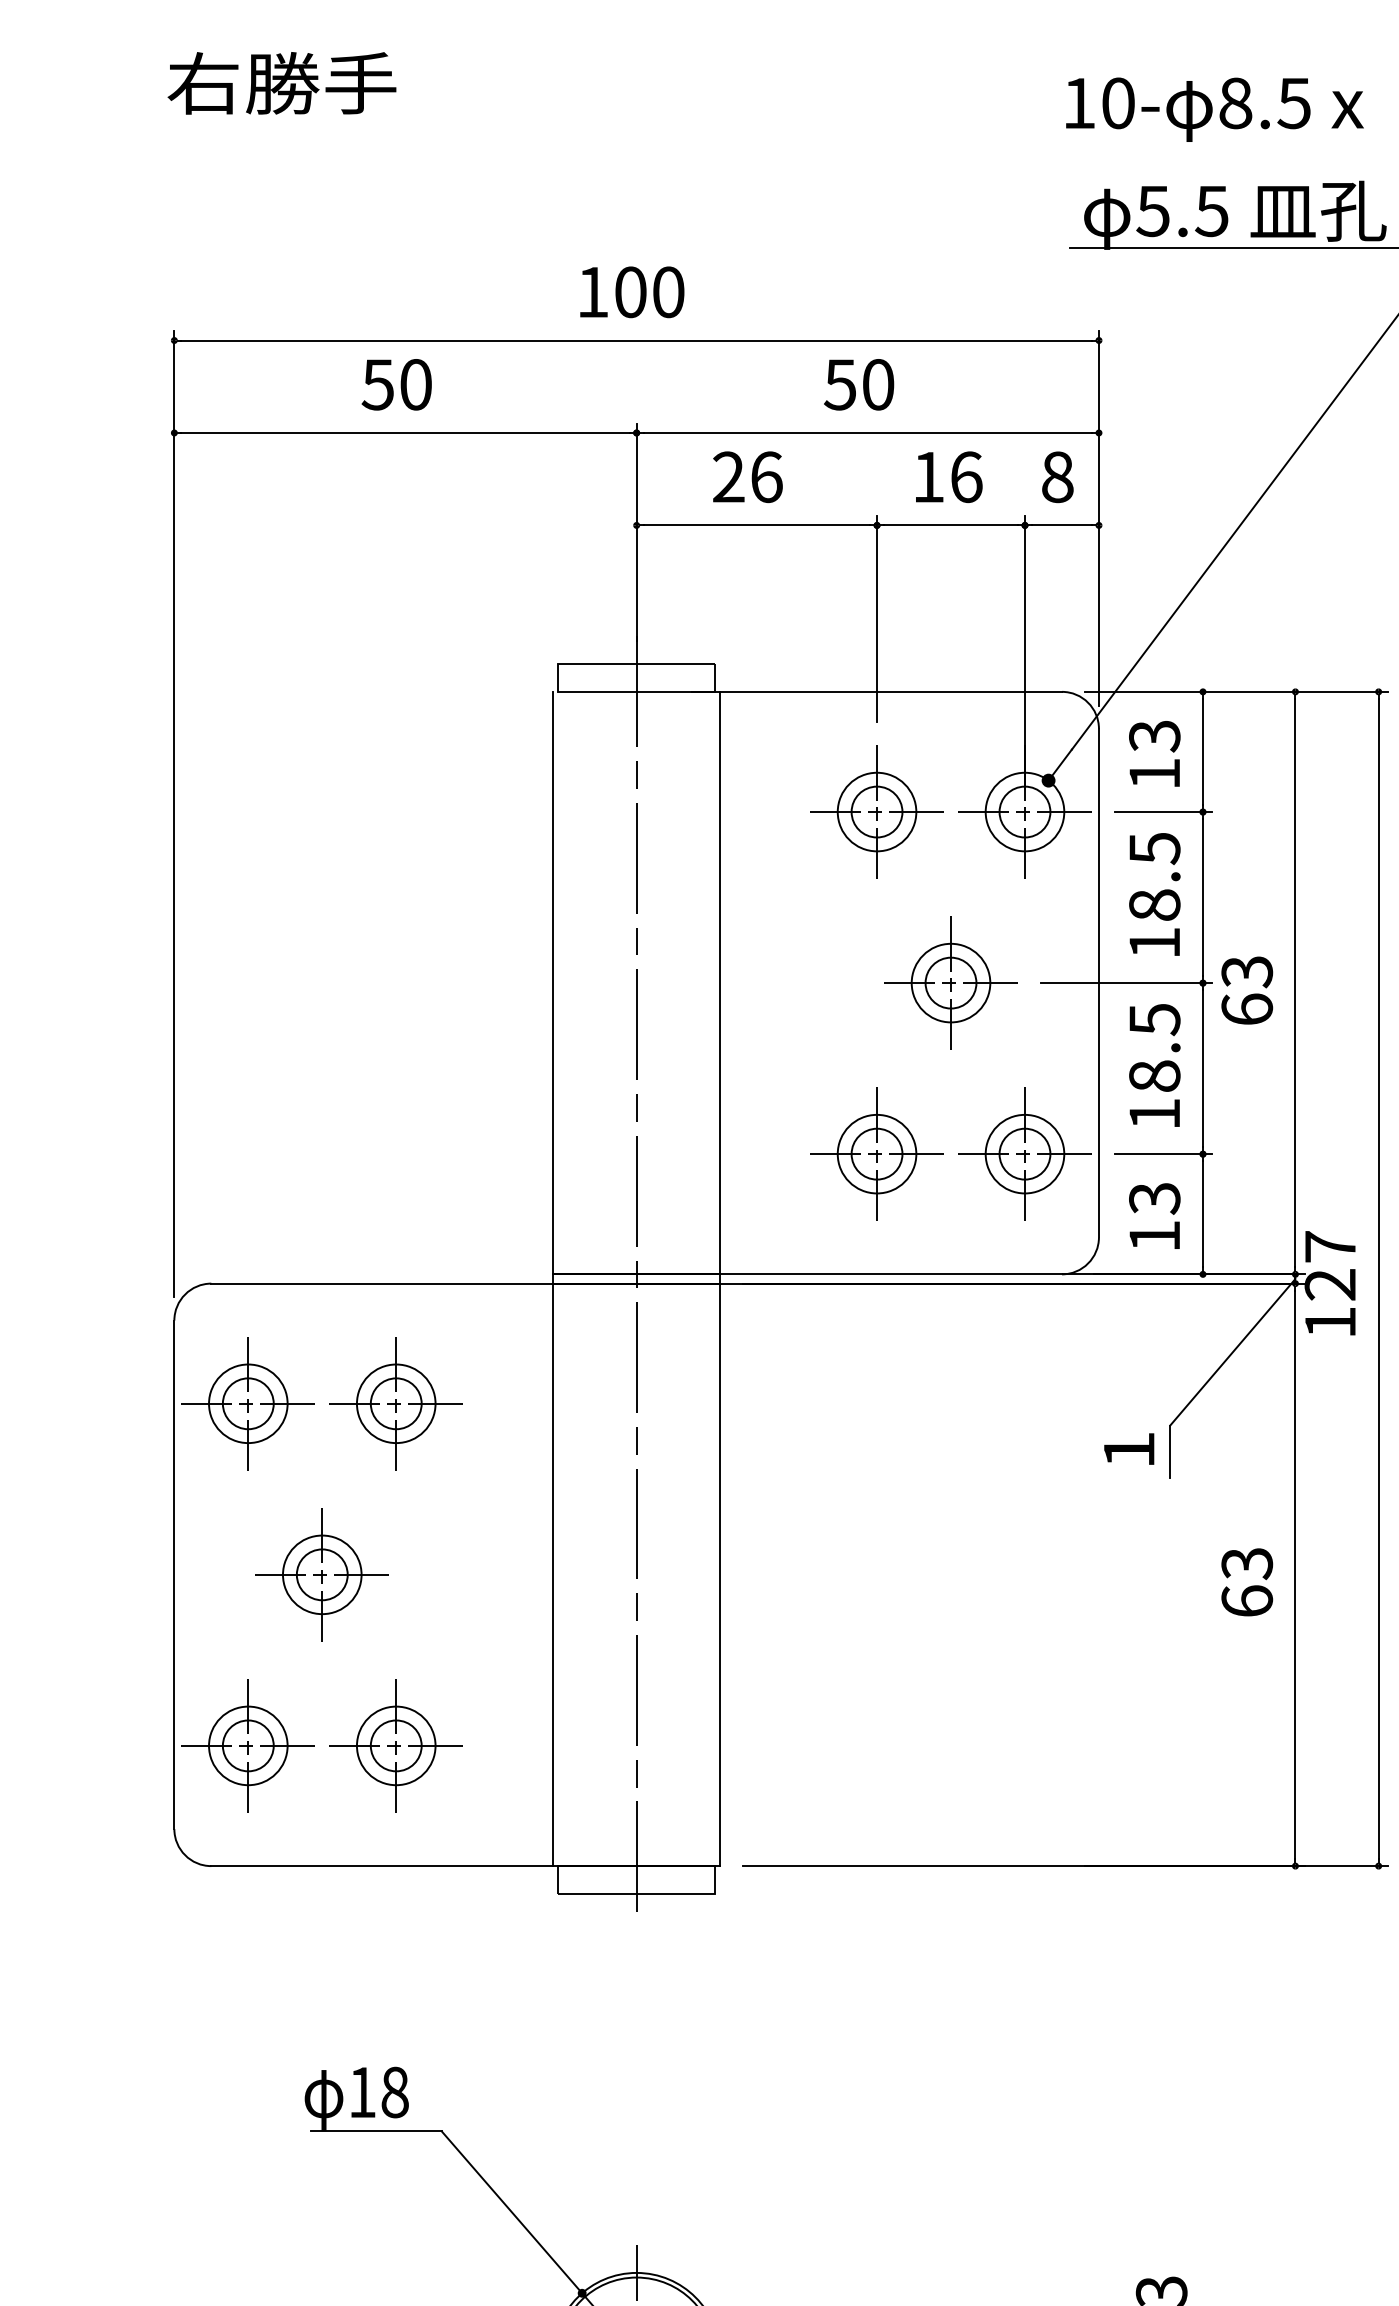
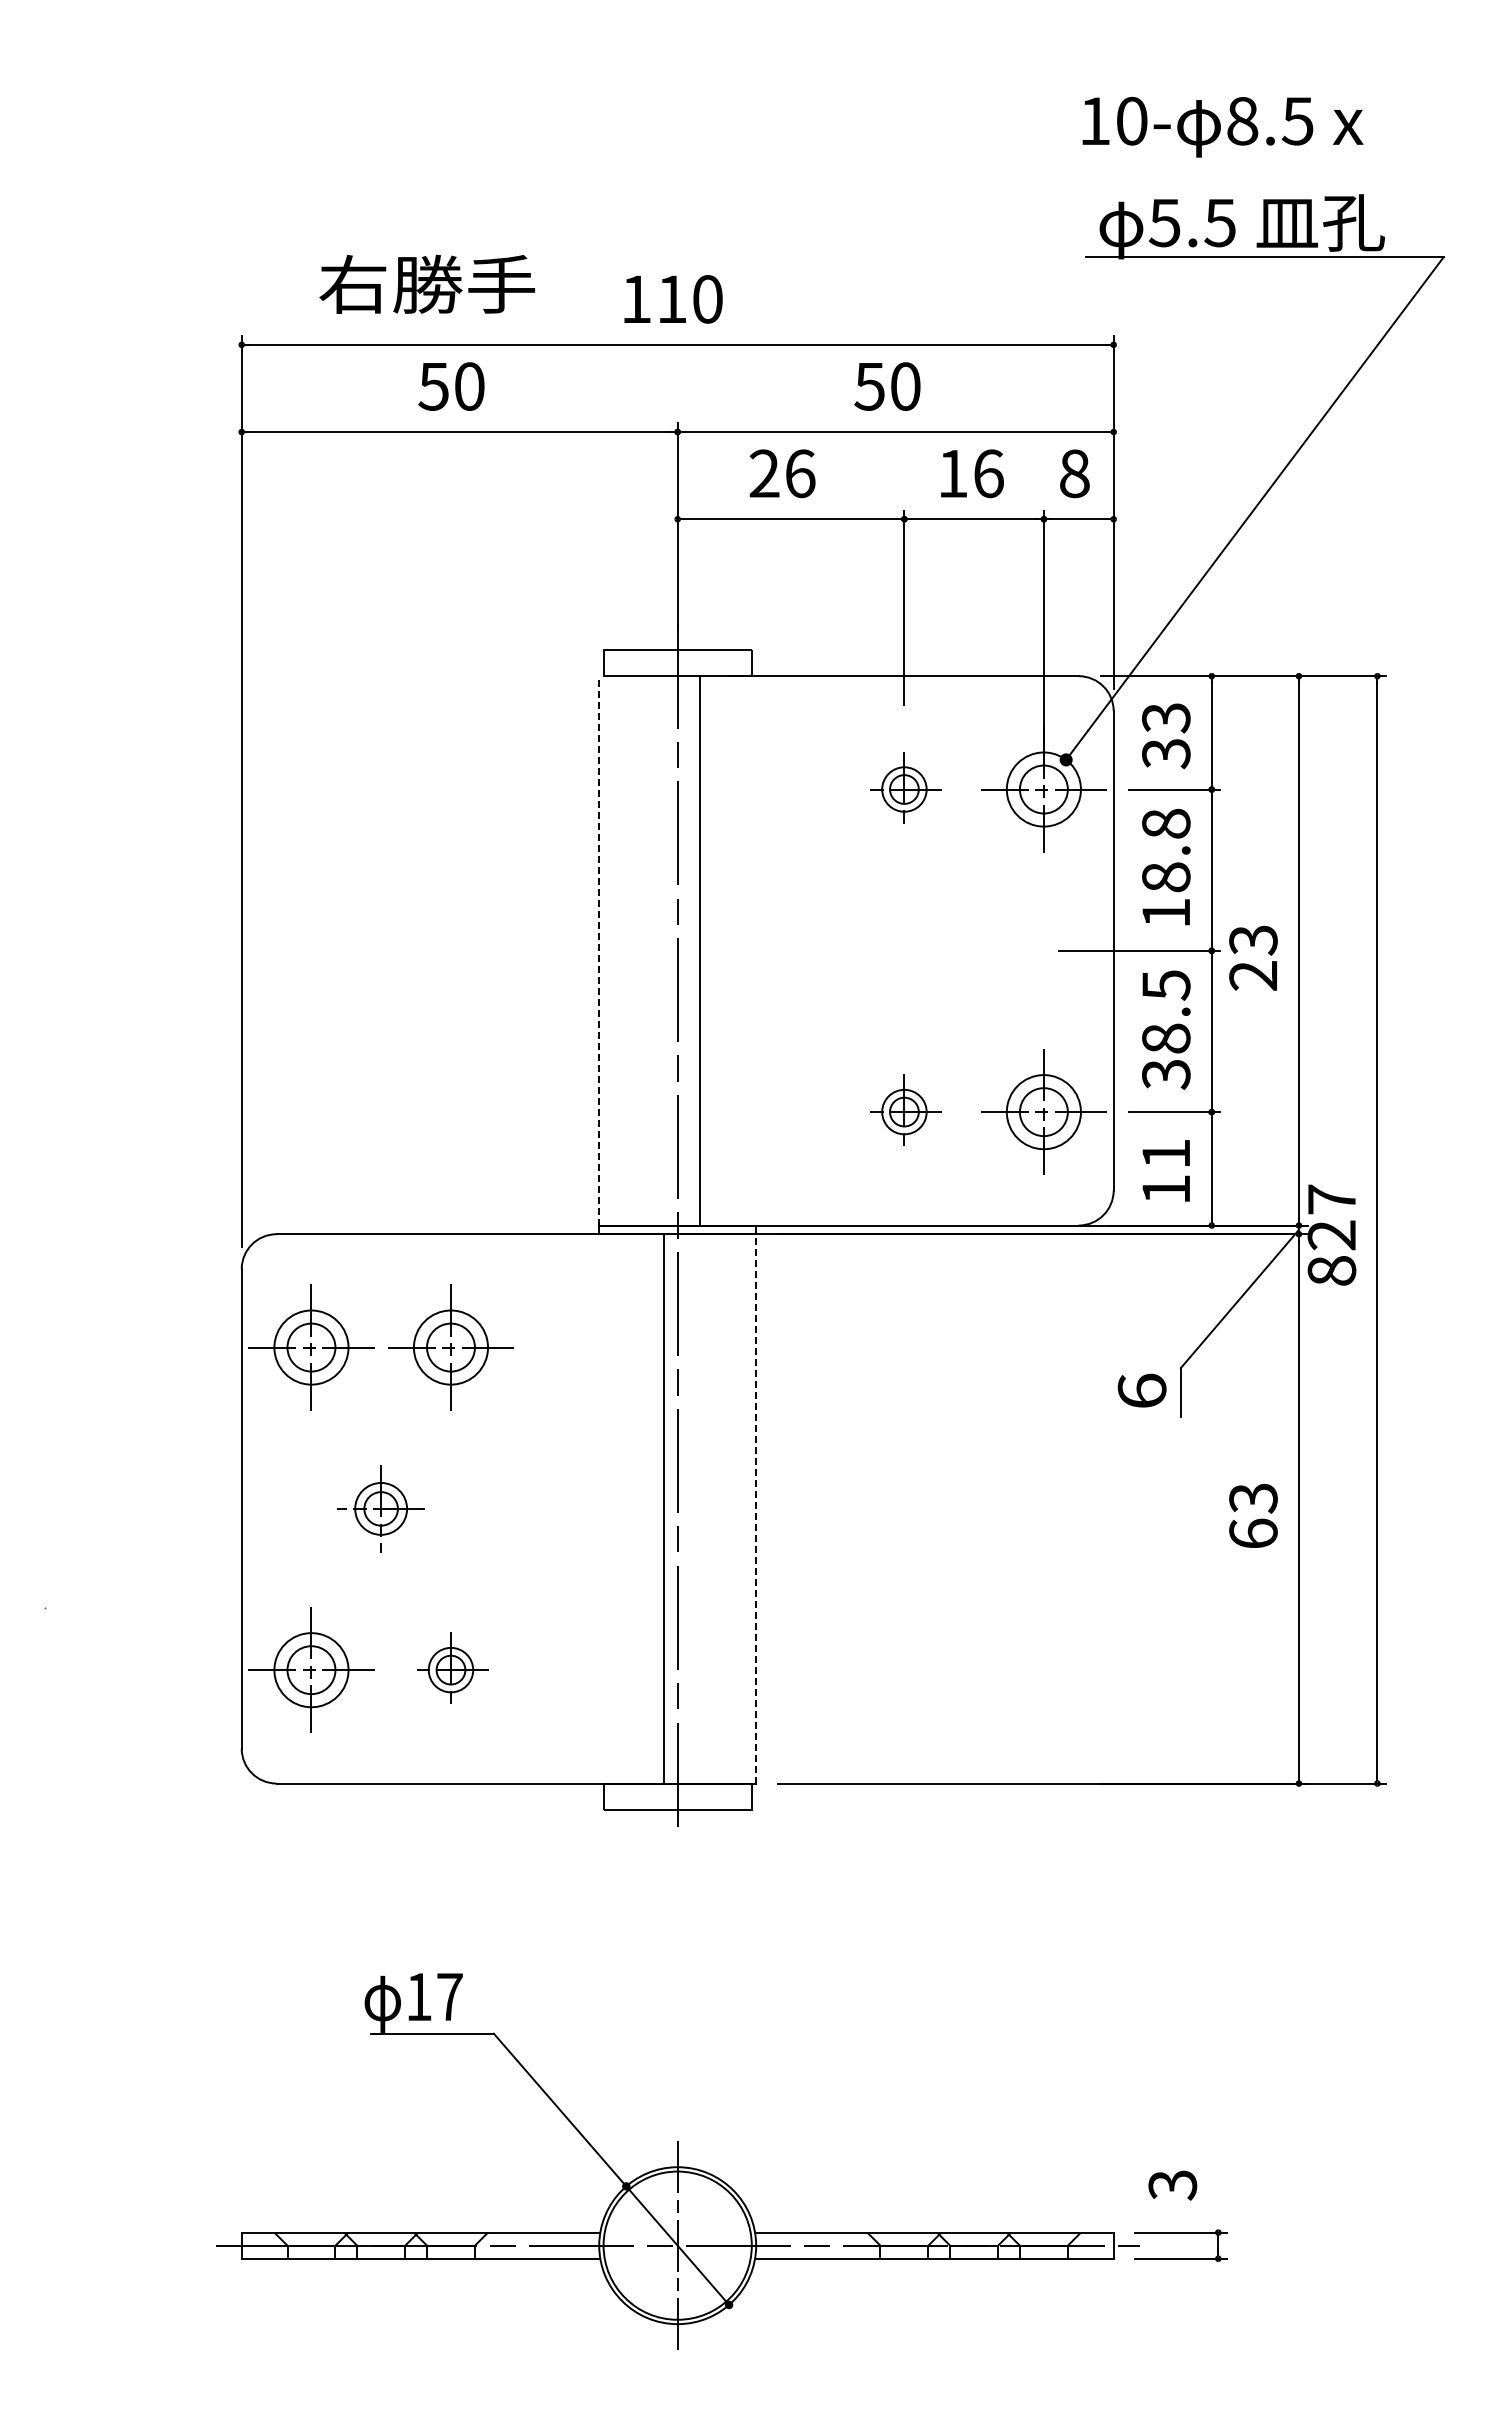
text: (281, 82) -> (426, 283), moved
text: (630, 292) -> (671, 299), 100 -> 110
text: (1154, 774) -> (1166, 754), 13 -> 33
part: (877, 812) -> (904, 789), size x0.6
text: (1154, 848) -> (1166, 823), 18.5 -> 18.8
line: (553, 982) -> (599, 950), solid -> dashed
line: (720, 982) -> (700, 950), moved
part: (950, 982) -> (973, 950), removed
text: (1247, 1009) -> (1253, 975), 63 -> 23
text: (1154, 1114) -> (1166, 1074), 18.5 -> 38.5
part: (877, 1153) -> (904, 1111), size x0.6
text: (1154, 1199) -> (1166, 1154), 13 -> 11
text: (1329, 1322) -> (1331, 1270), 127 -> 827
text: (1128, 1449) -> (1141, 1390), 1 -> 6
part: (321, 1574) -> (380, 1508), size x0.7
line: (553, 1574) -> (664, 1508), moved
line: (720, 1574) -> (756, 1508), solid -> dashed
part: (395, 1745) -> (450, 1669), size x0.6
text: (394, 2091) -> (449, 1996), 18 -> 17

